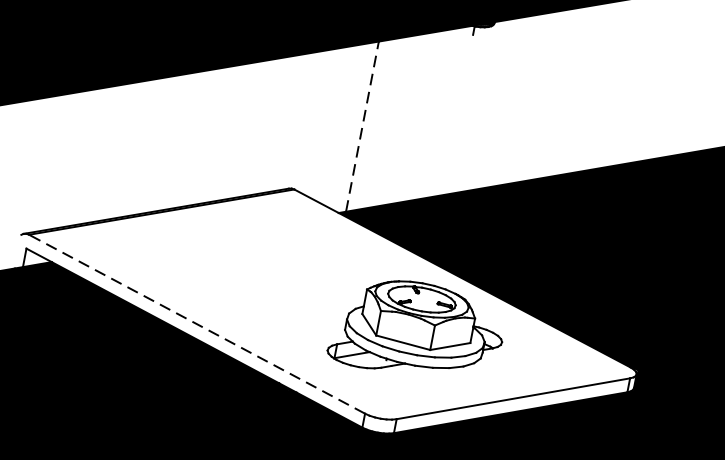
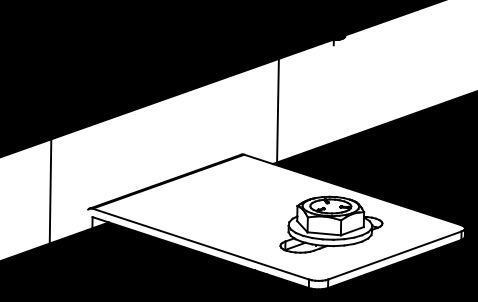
line: (361, 126) -> (277, 110), dashed -> solid
line: (196, 324) -> (200, 244), dashed -> solid

